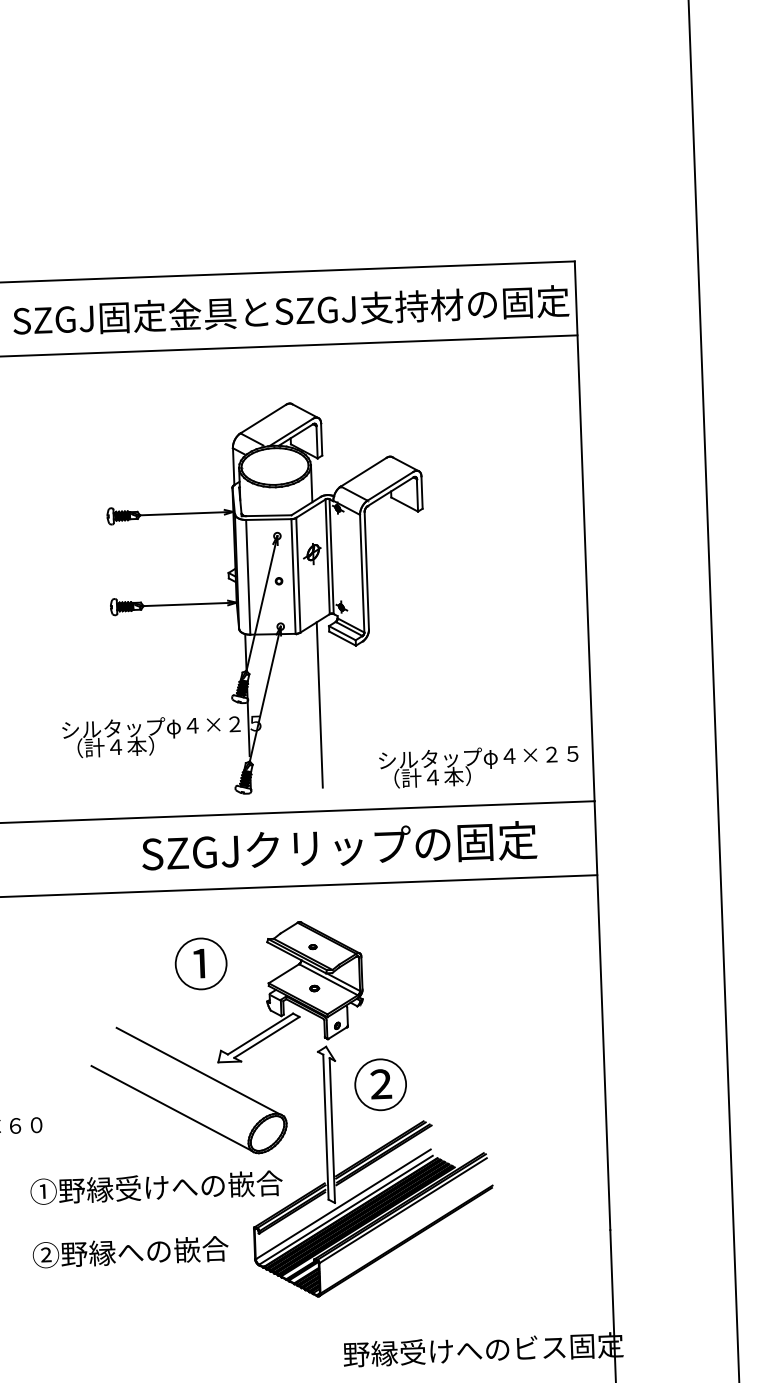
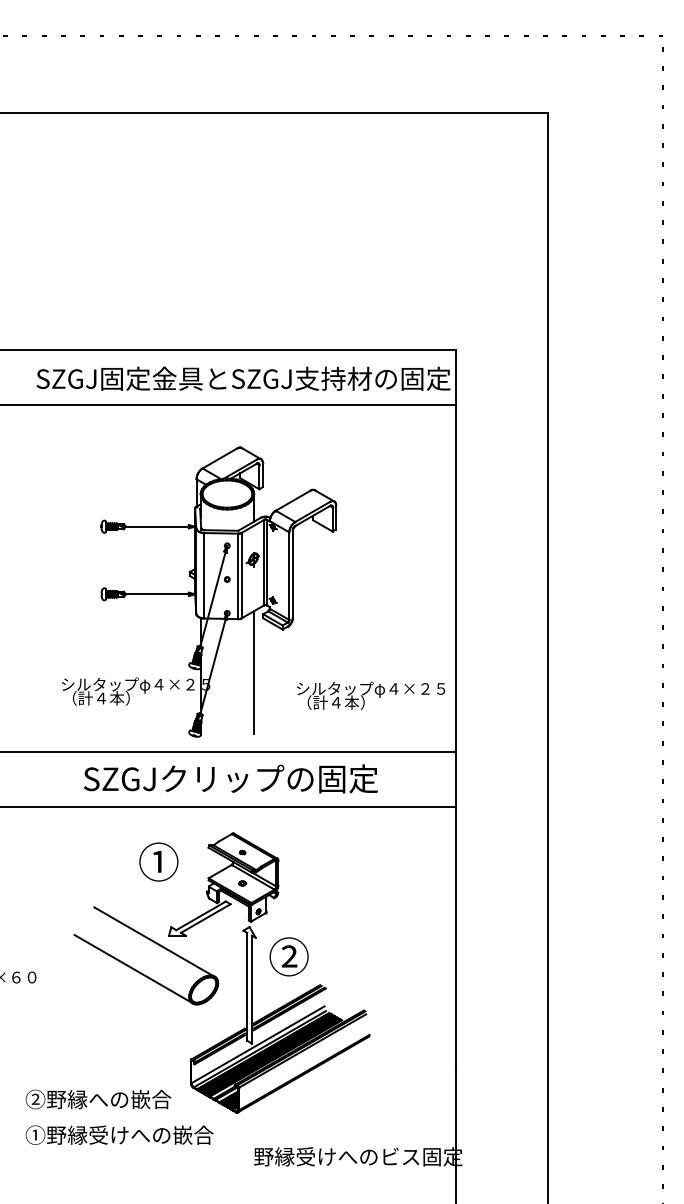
text: (479, 766) -> (371, 695), moved
text: (338, 846) -> (230, 778), moved
text: (156, 1186) -> (119, 1134), moved
text: (130, 1252) -> (98, 1099), moved

